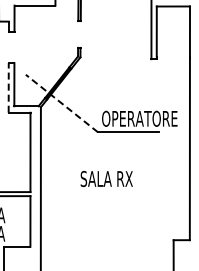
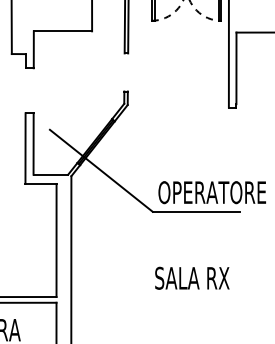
line: (8, 87) -> (25, 147), dashed -> solid
line: (61, 103) -> (100, 170), dashed -> solid
text: (106, 179) -> (191, 279), moved

